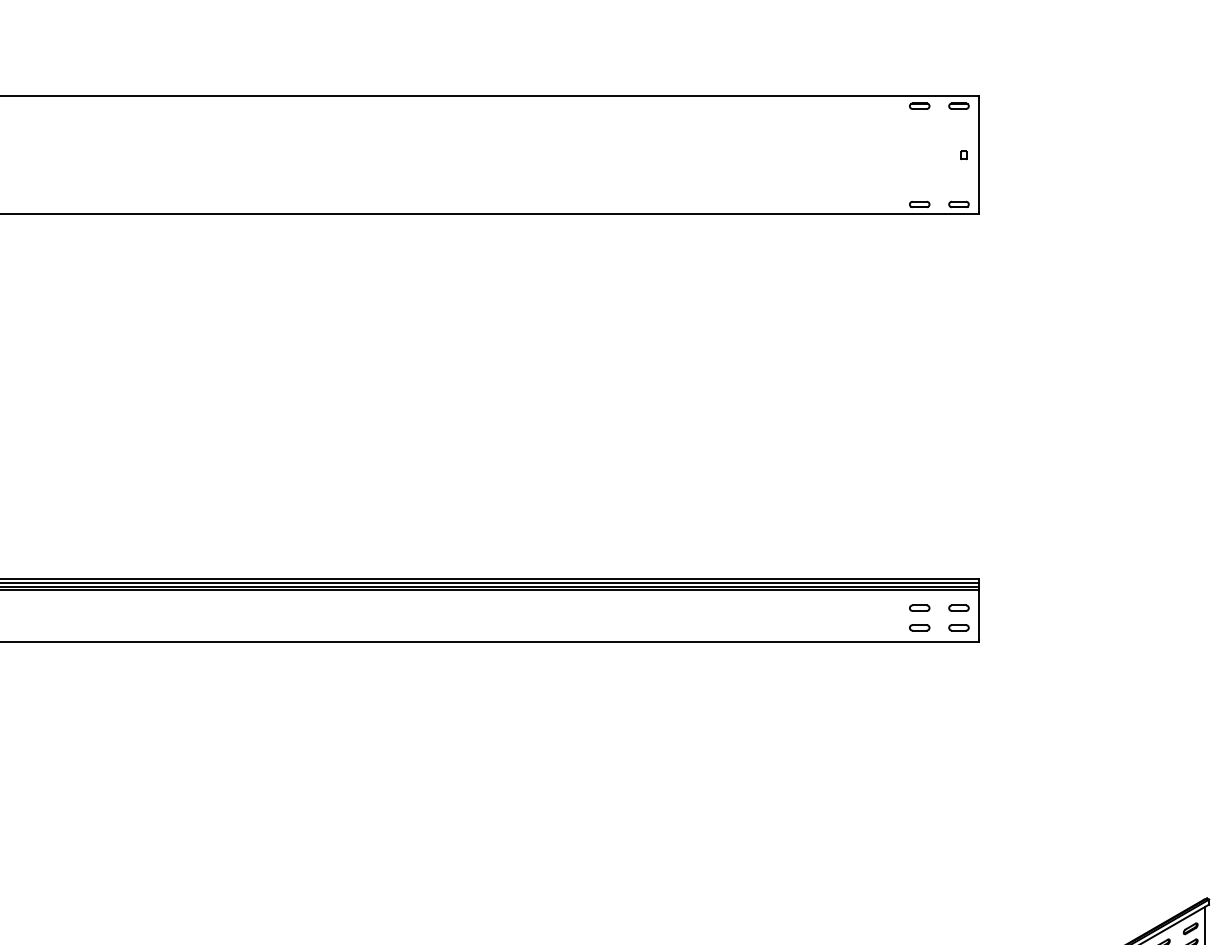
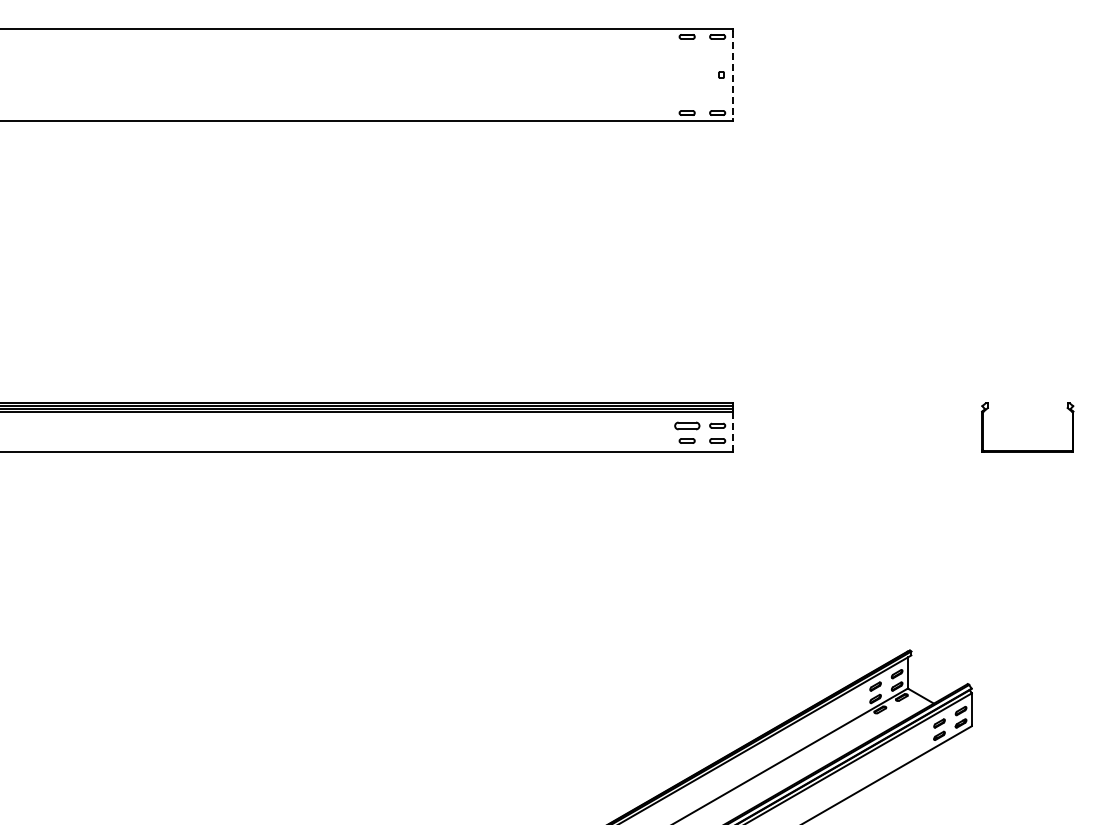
line: (978, 156) -> (732, 75), solid -> dashed
part: (918, 607) -> (686, 425), size x1.6
line: (978, 615) -> (732, 431), solid -> dashed

